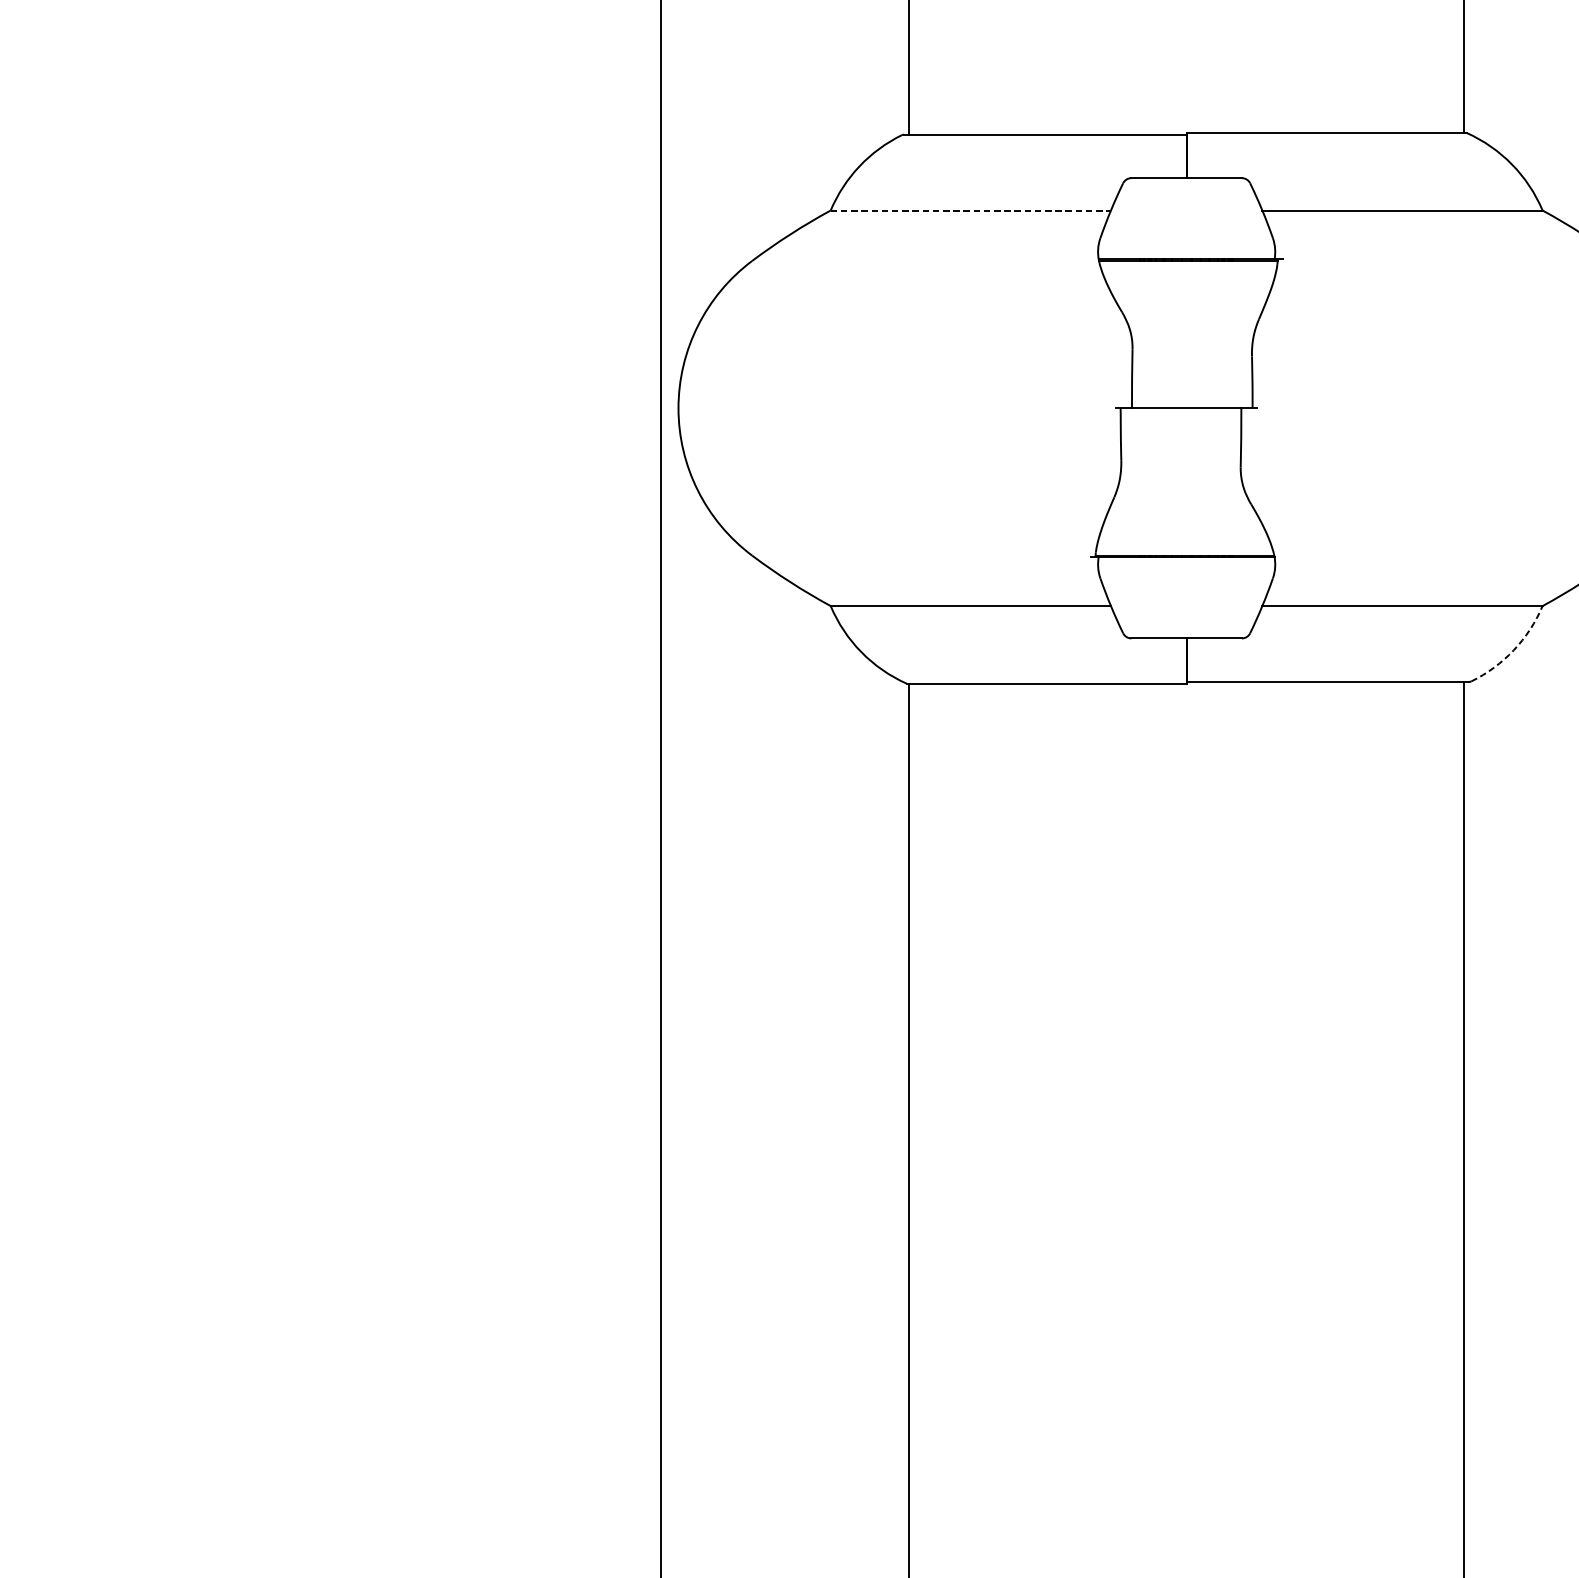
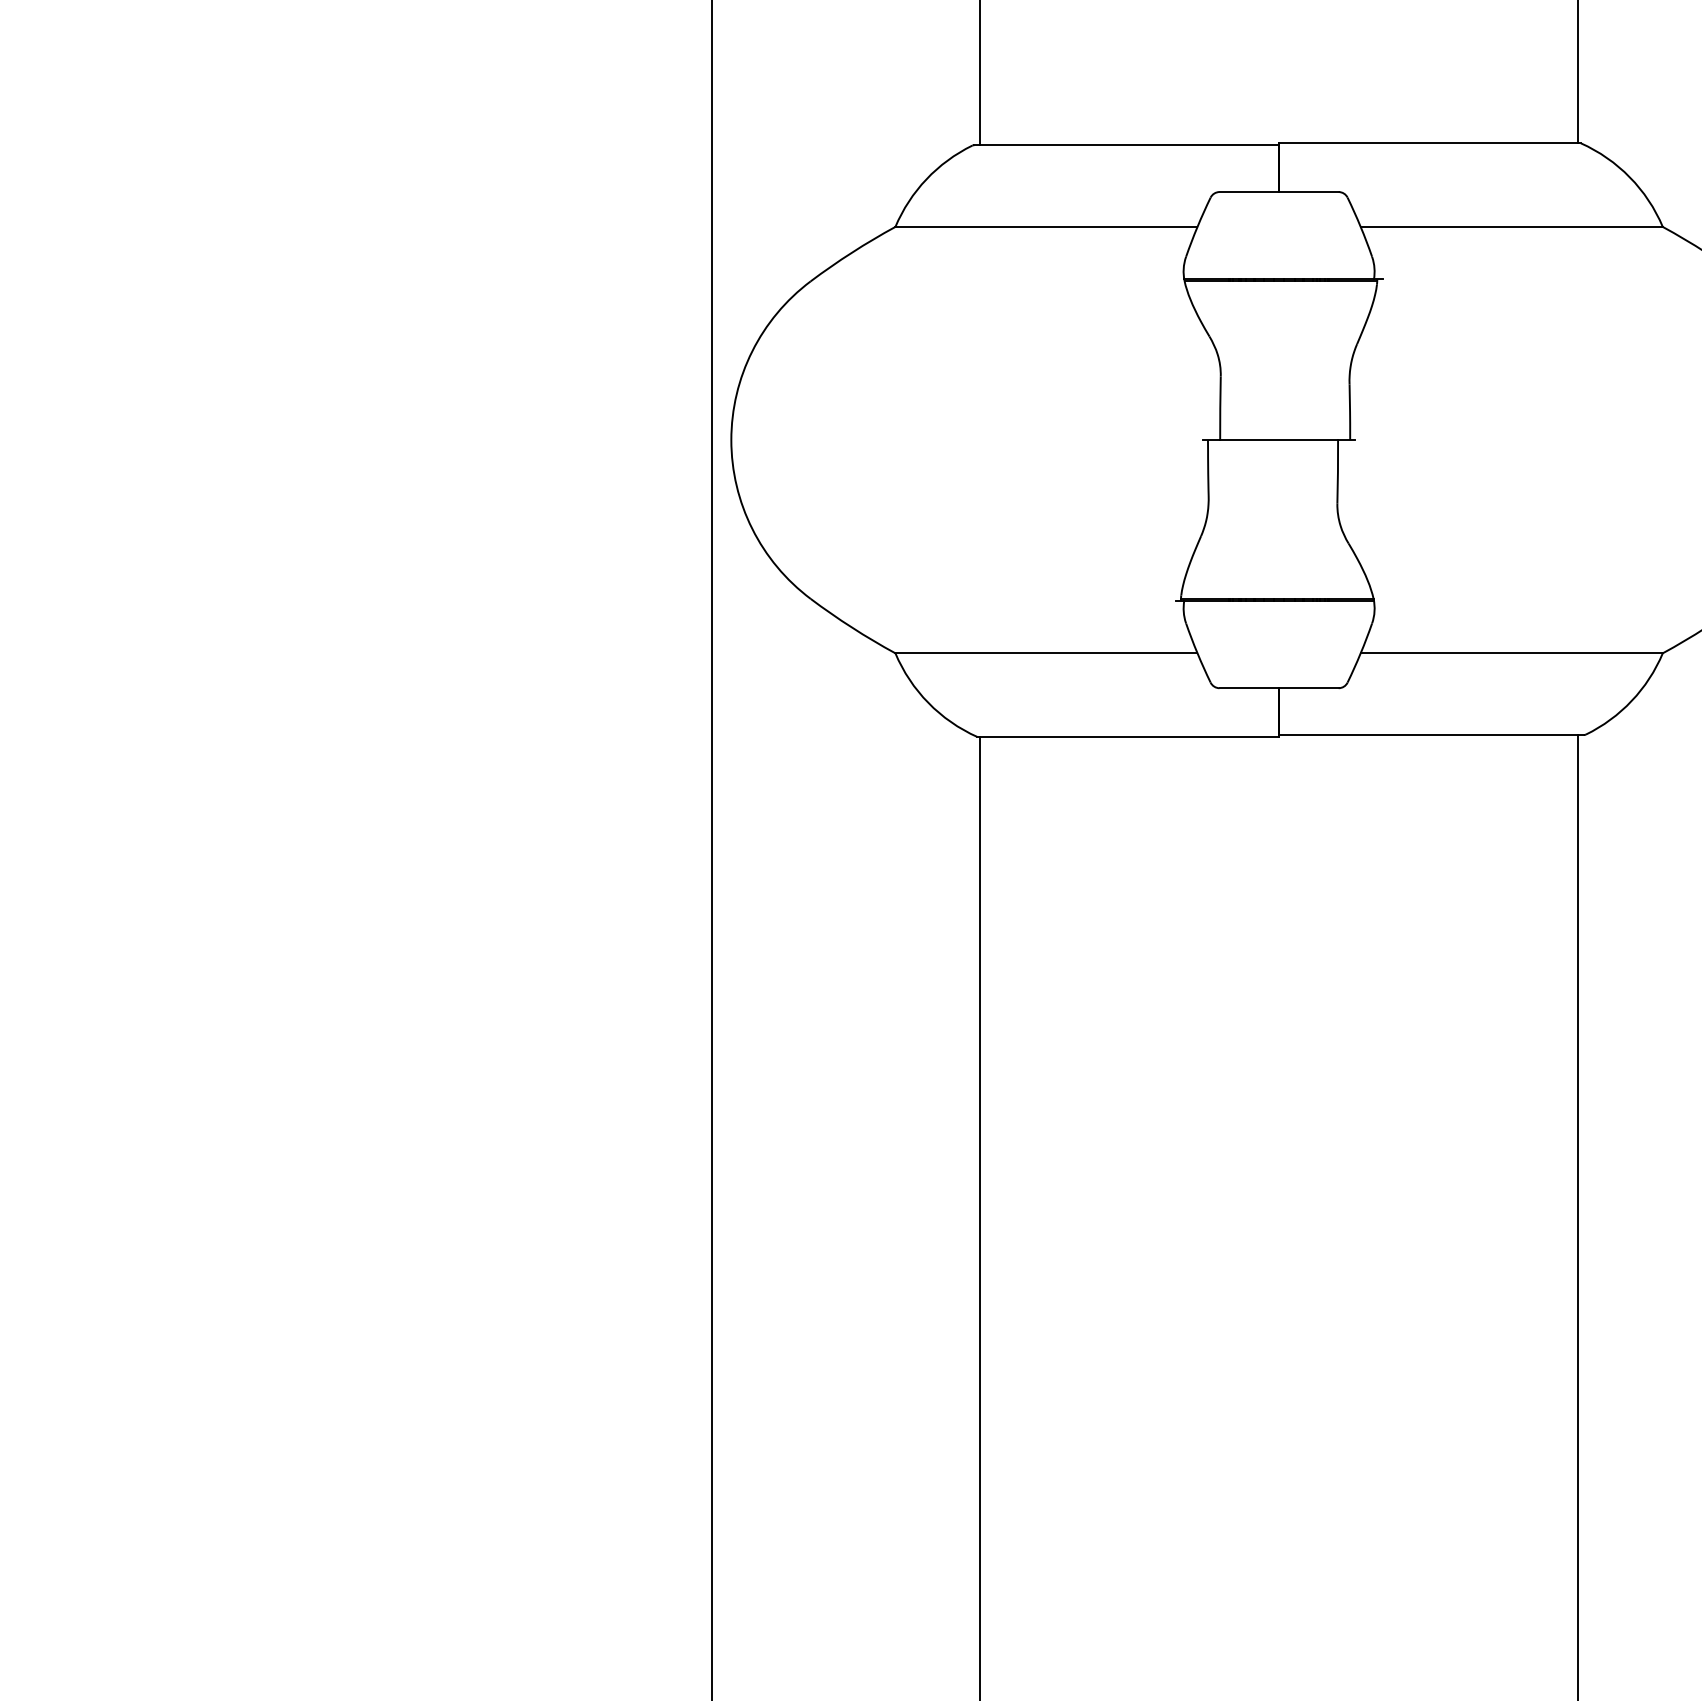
line: (970, 210) -> (1046, 226), dashed -> solid
arc: (1513, 649) -> (1631, 700), dashed -> solid

